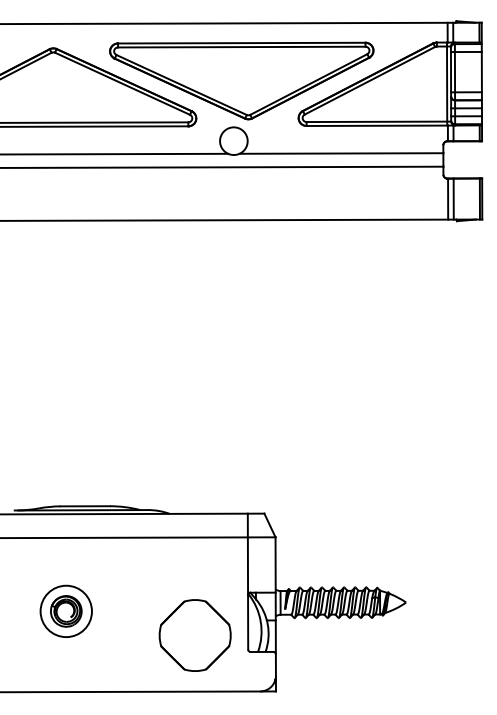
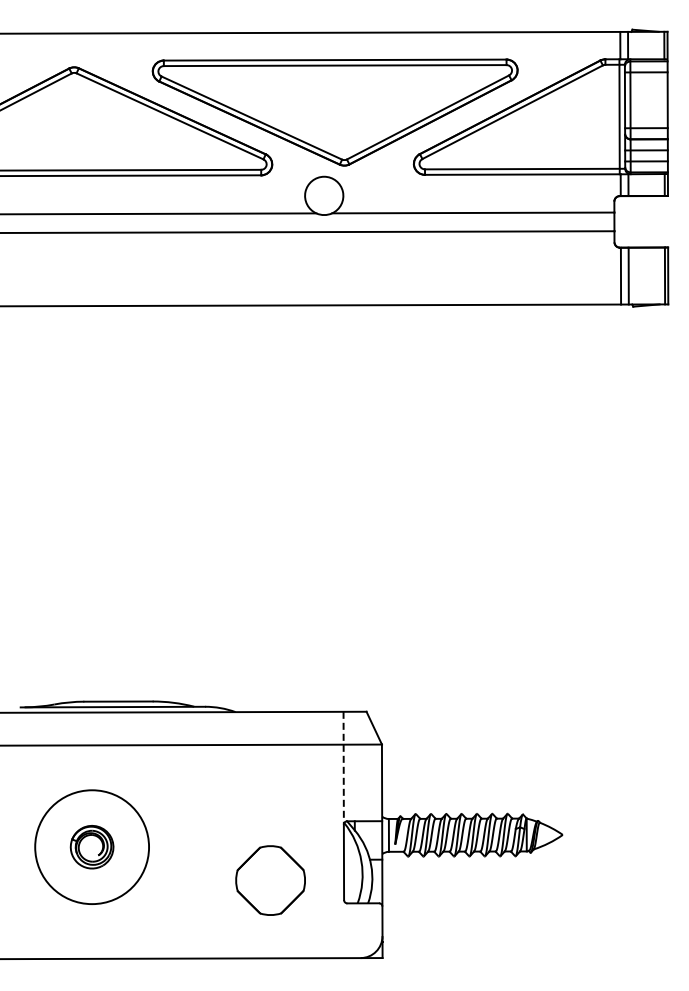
line: (247, 554) -> (343, 768), solid -> dashed
circle: (65, 610) -> (91, 846), size x1.6
part: (195, 635) -> (270, 880), size x0.7

